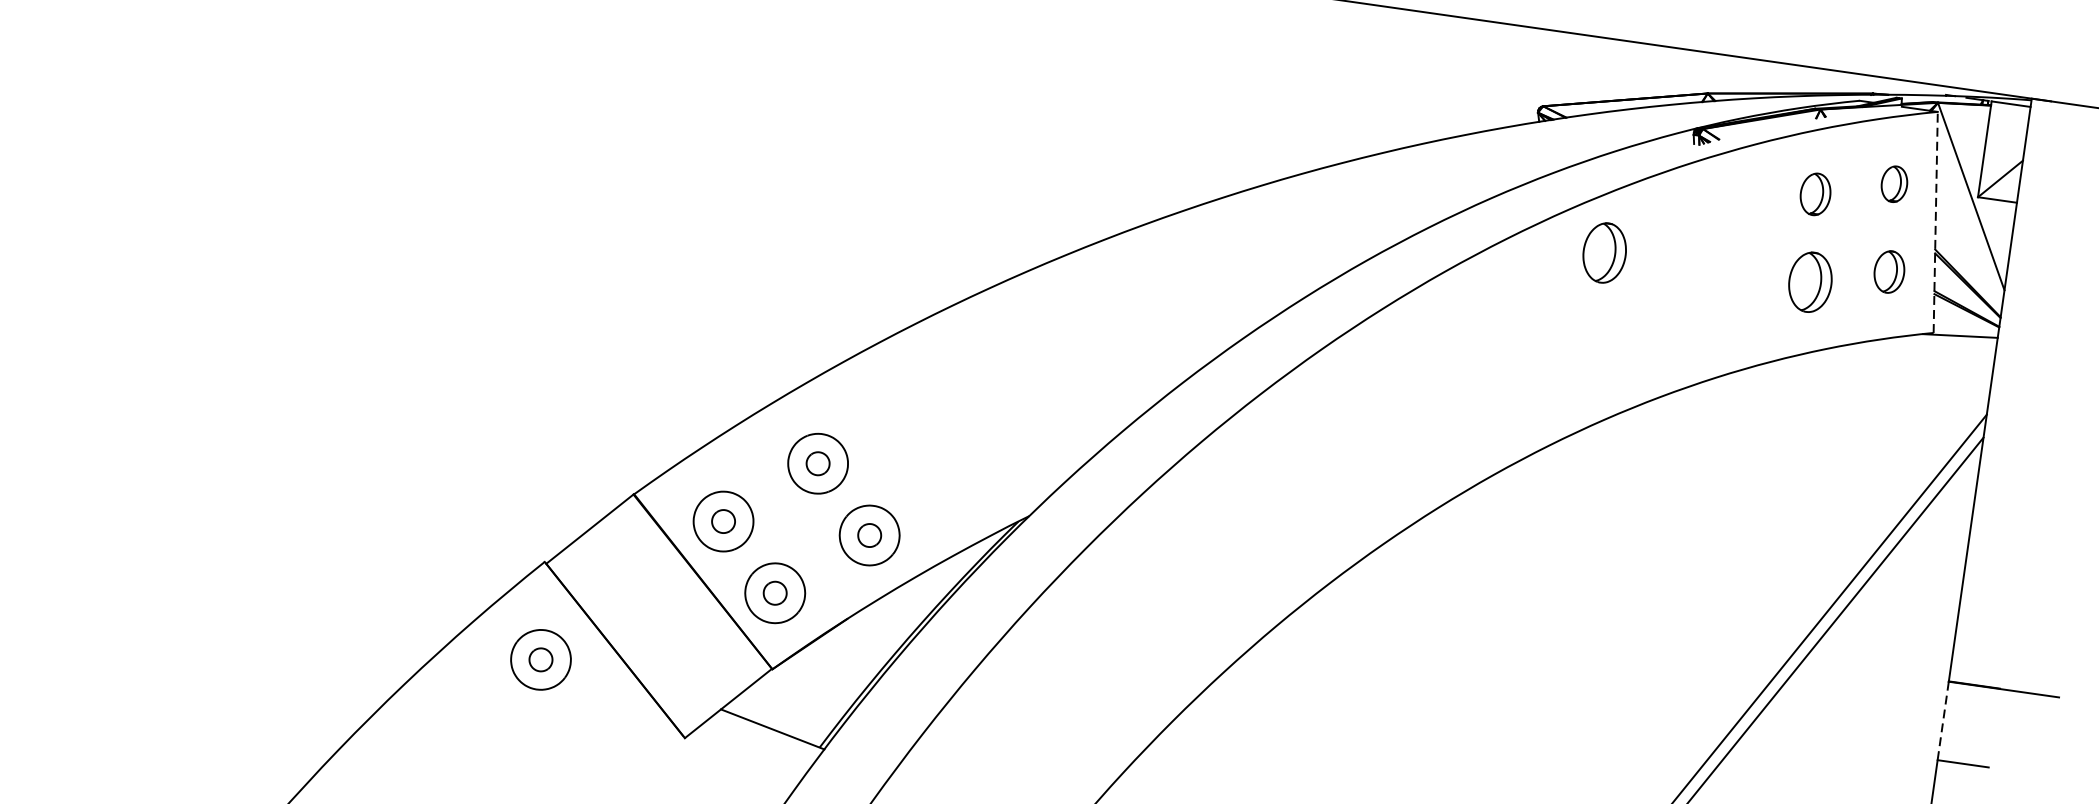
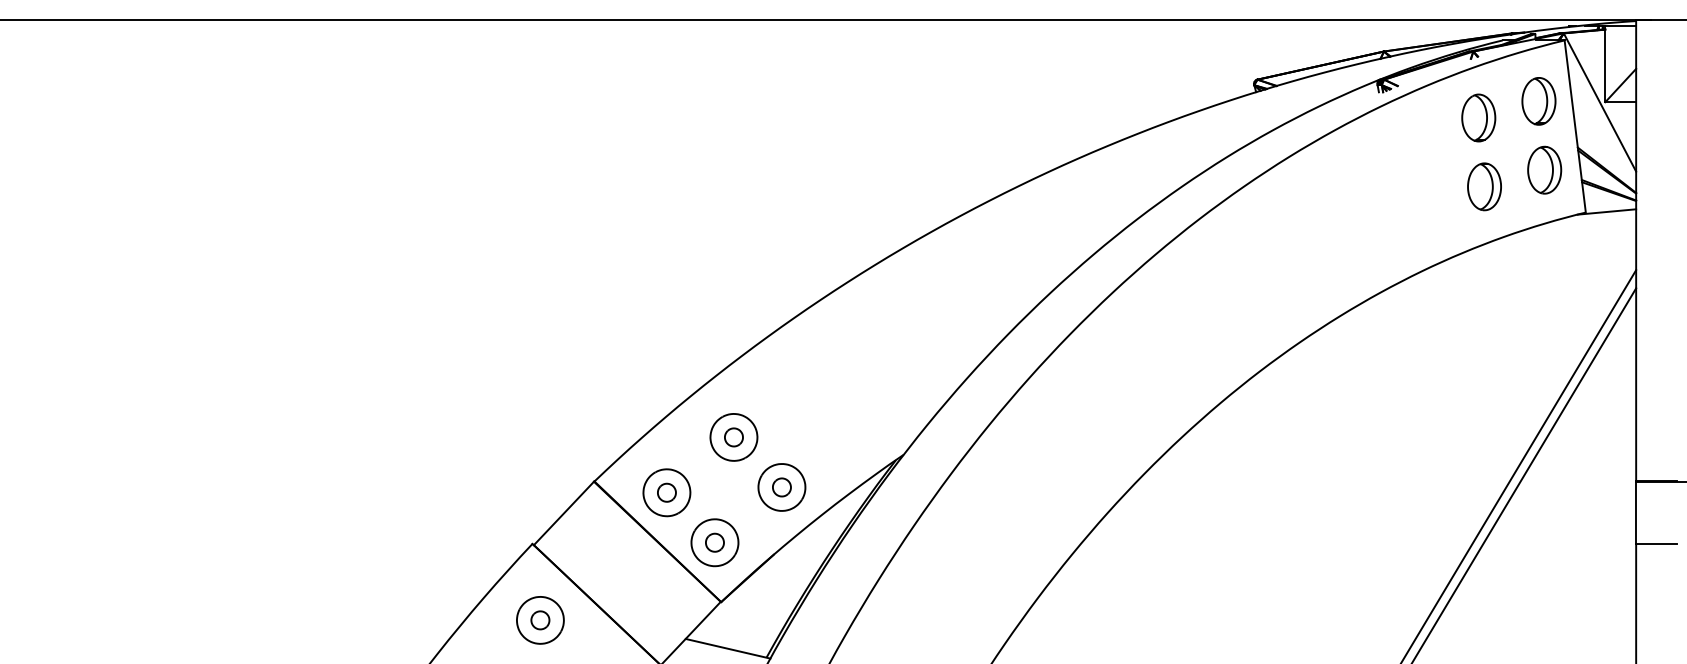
part: (1893, 184) -> (1538, 101), size x1.67
part: (1815, 193) -> (1478, 117), size x1.43
line: (1936, 222) -> (1575, 126), dashed -> solid
part: (1604, 252) -> (1321, 186), removed
part: (1889, 271) -> (1544, 169), size x1.43
line: (1943, 720) -> (1636, 512), dashed -> solid

